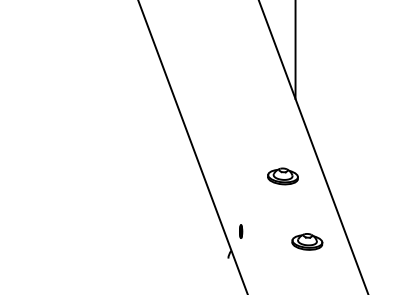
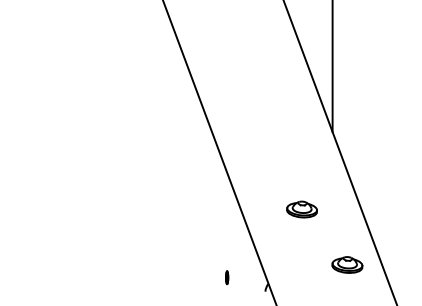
part: (282, 176) -> (301, 209), moved
part: (241, 231) -> (227, 277), moved
part: (307, 241) -> (347, 264), moved

